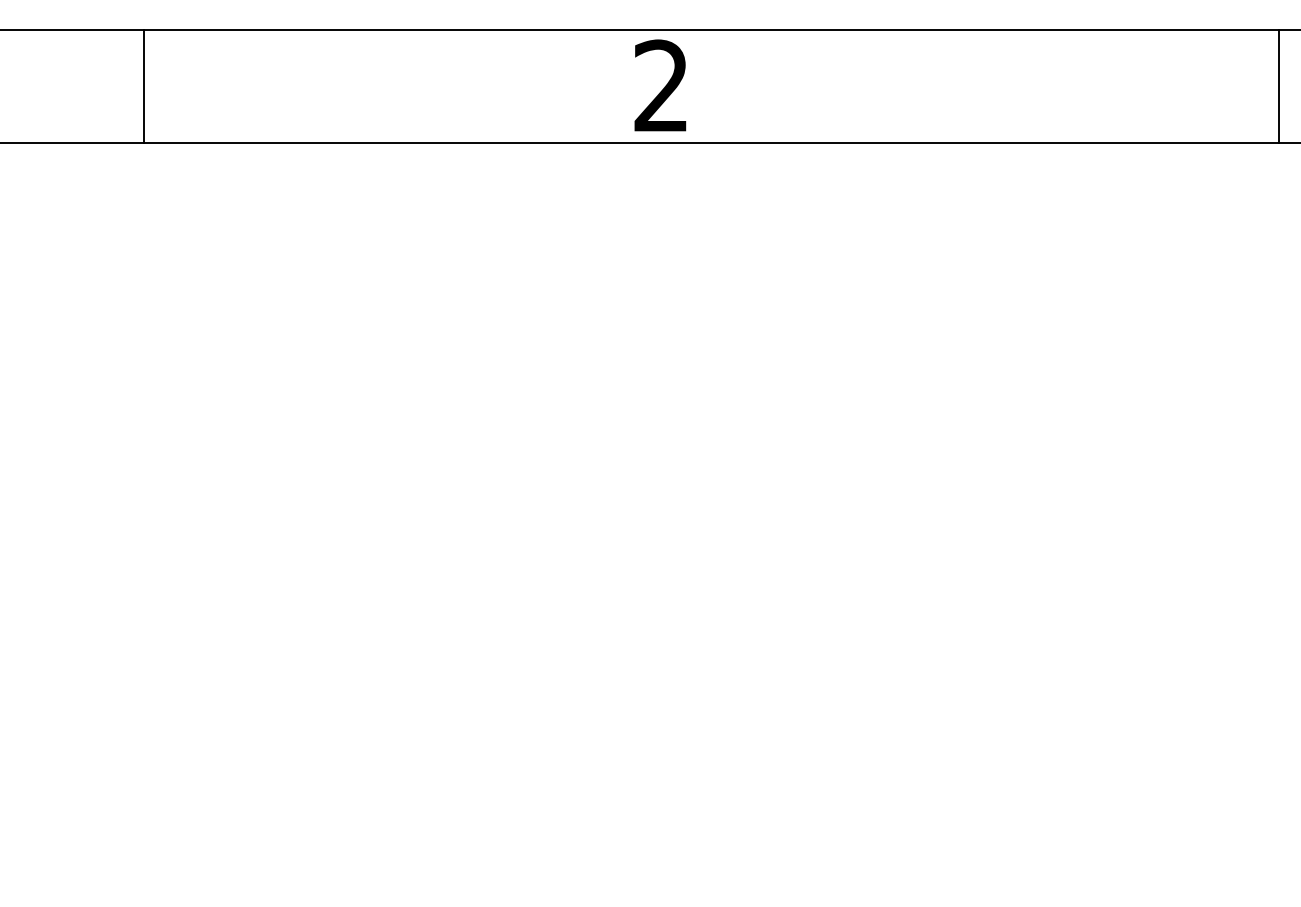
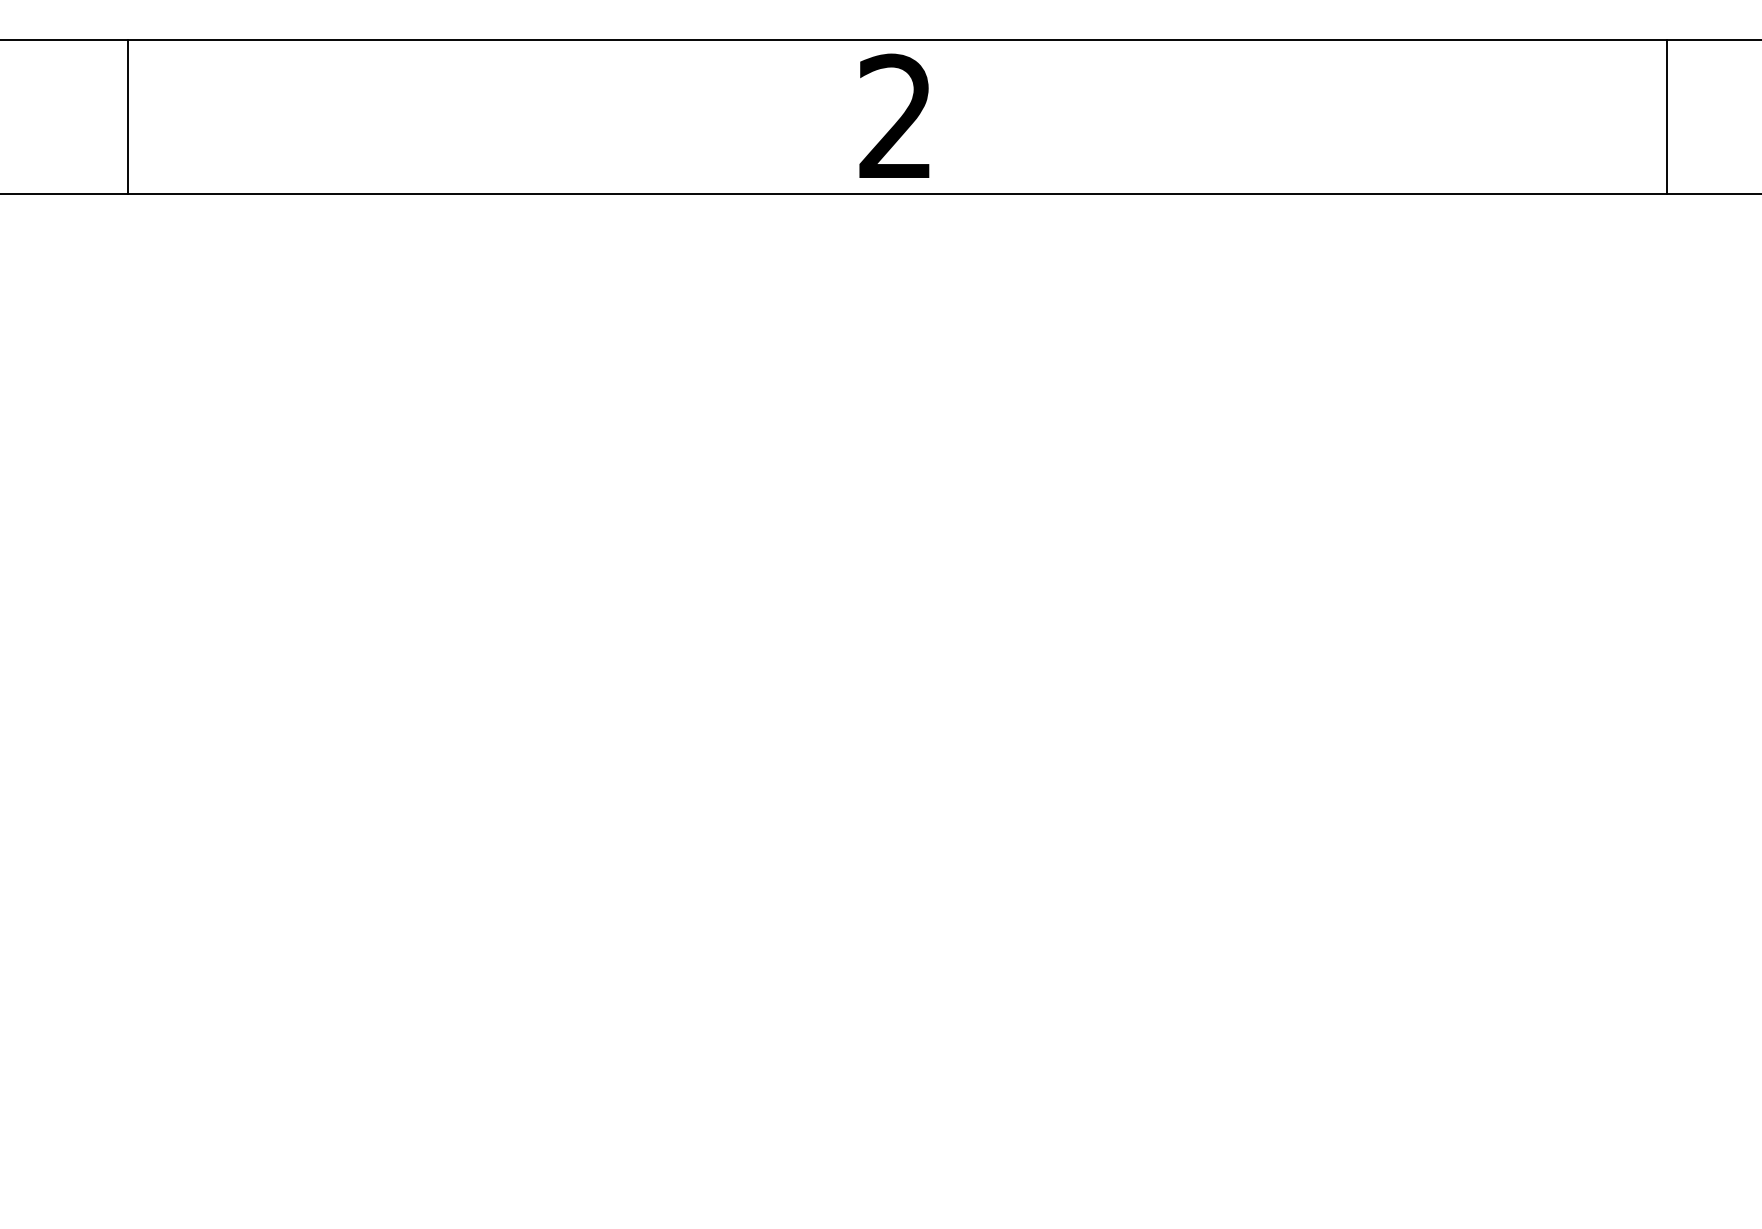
line: (143, 86) -> (127, 117), moved
line: (1278, 86) -> (1666, 117), moved

